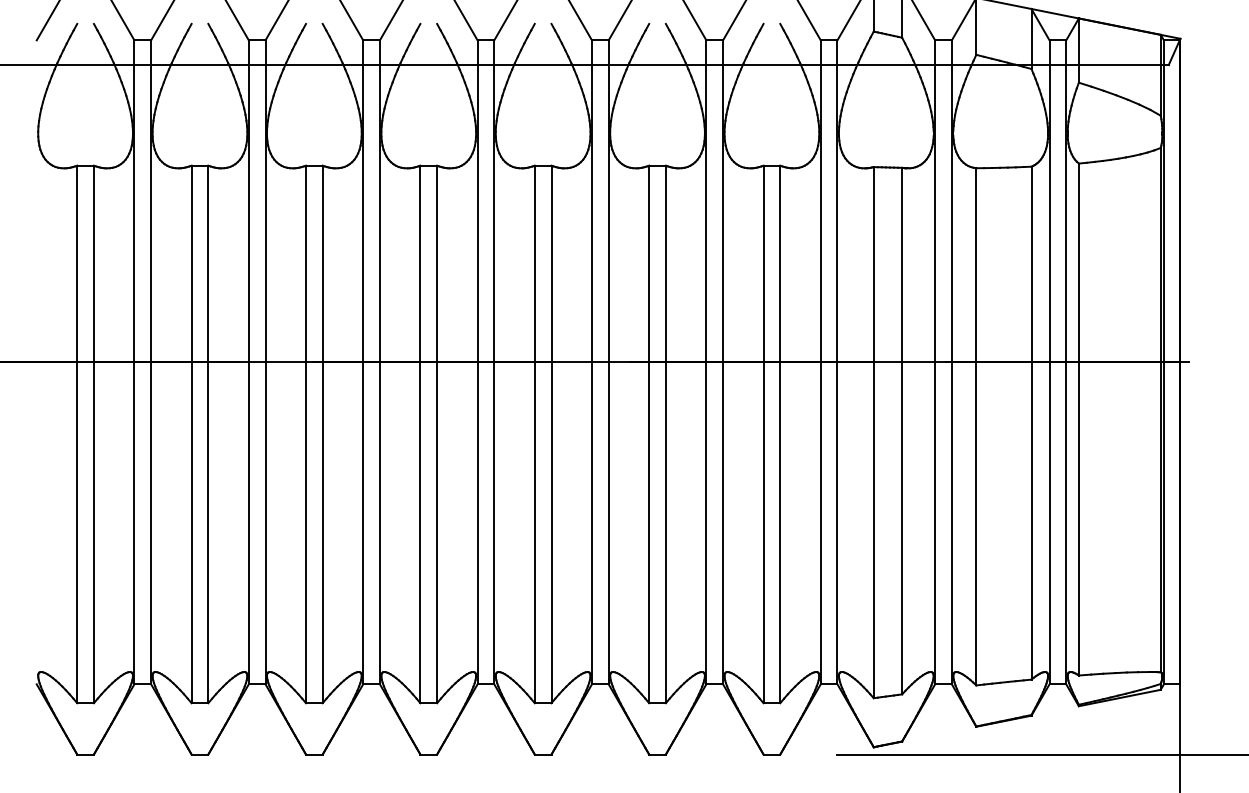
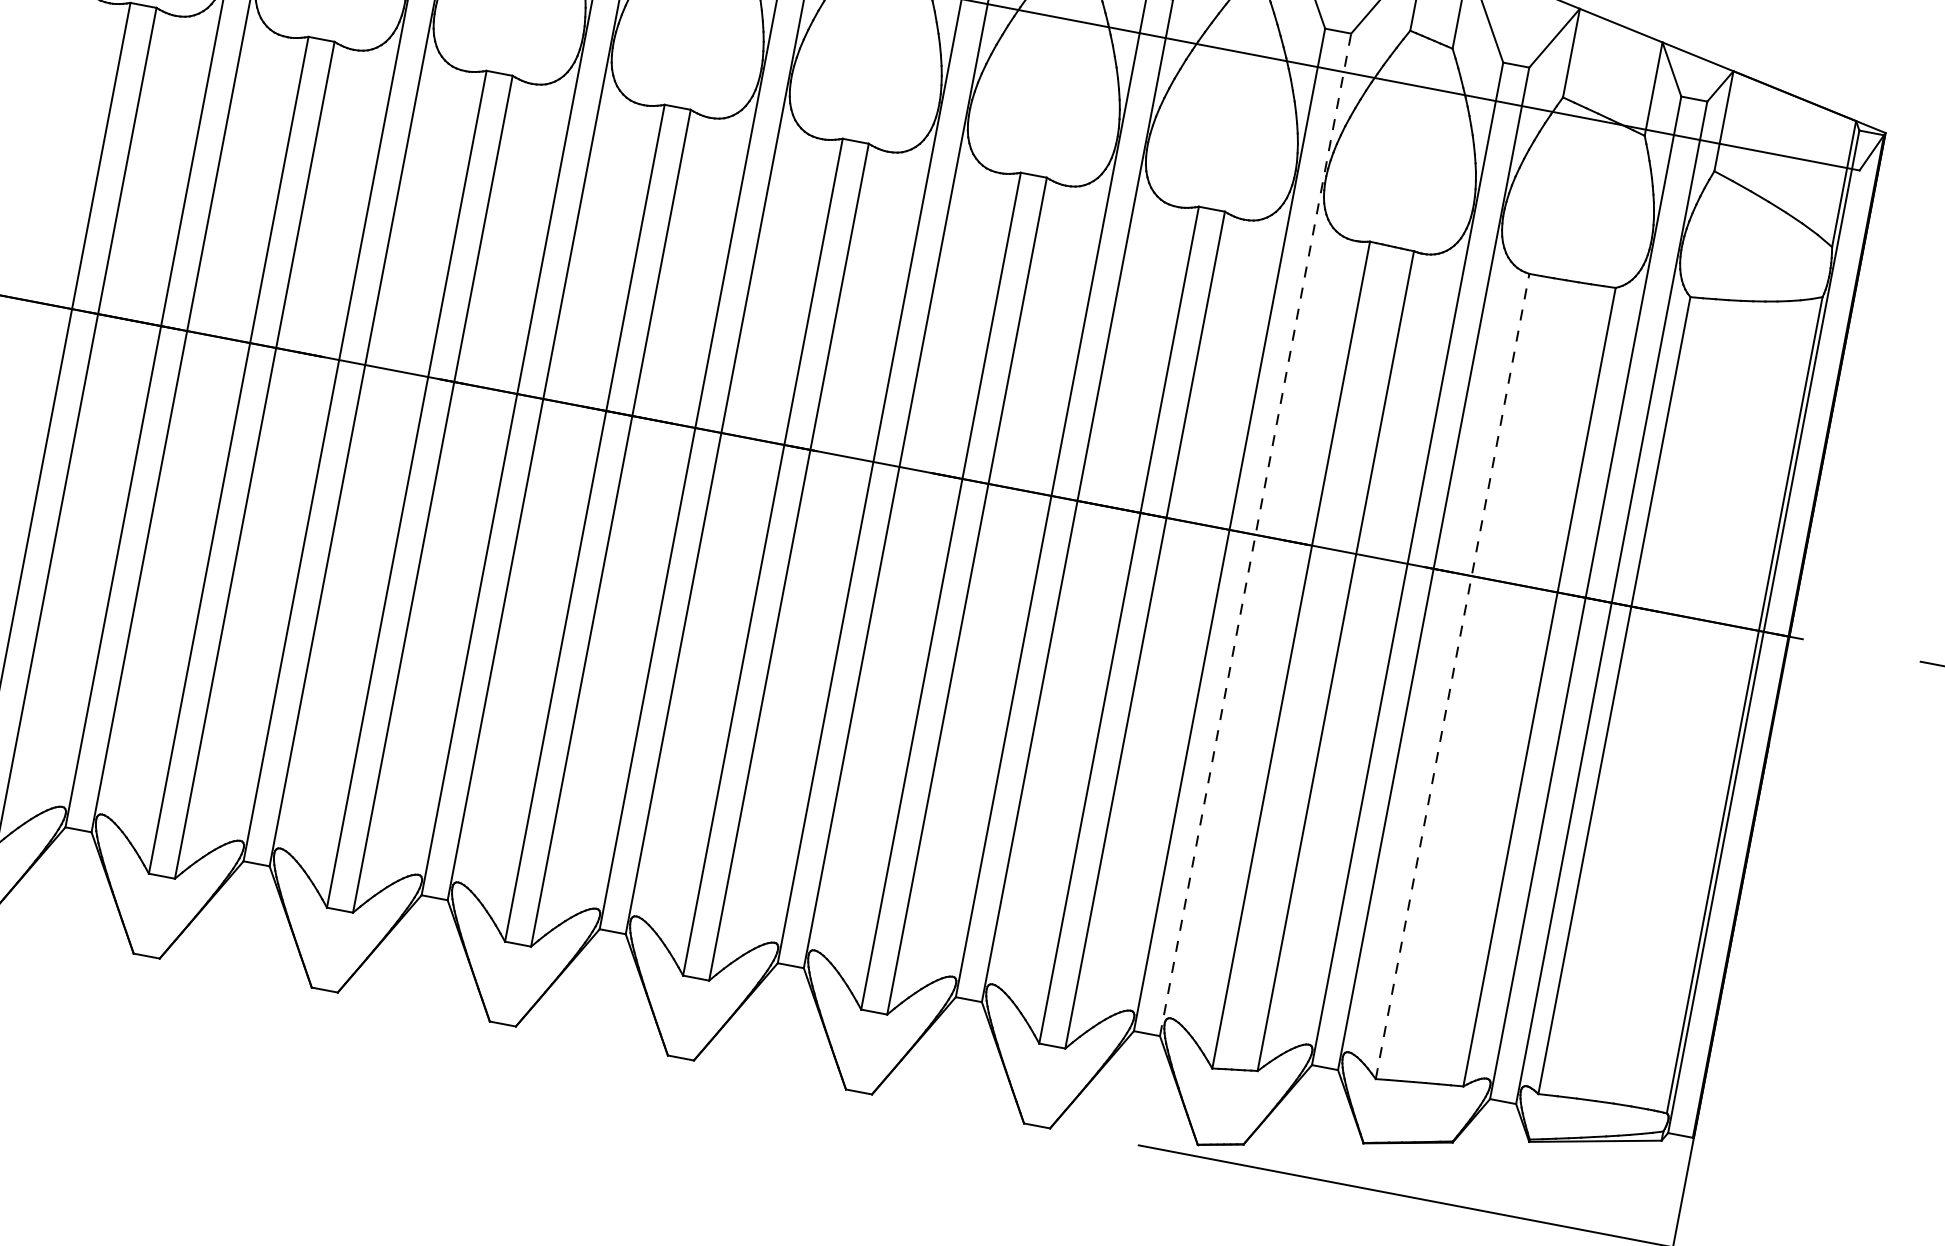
line: (837, 362) -> (1255, 535), solid -> dashed
line: (976, 426) -> (1452, 676), solid -> dashed

